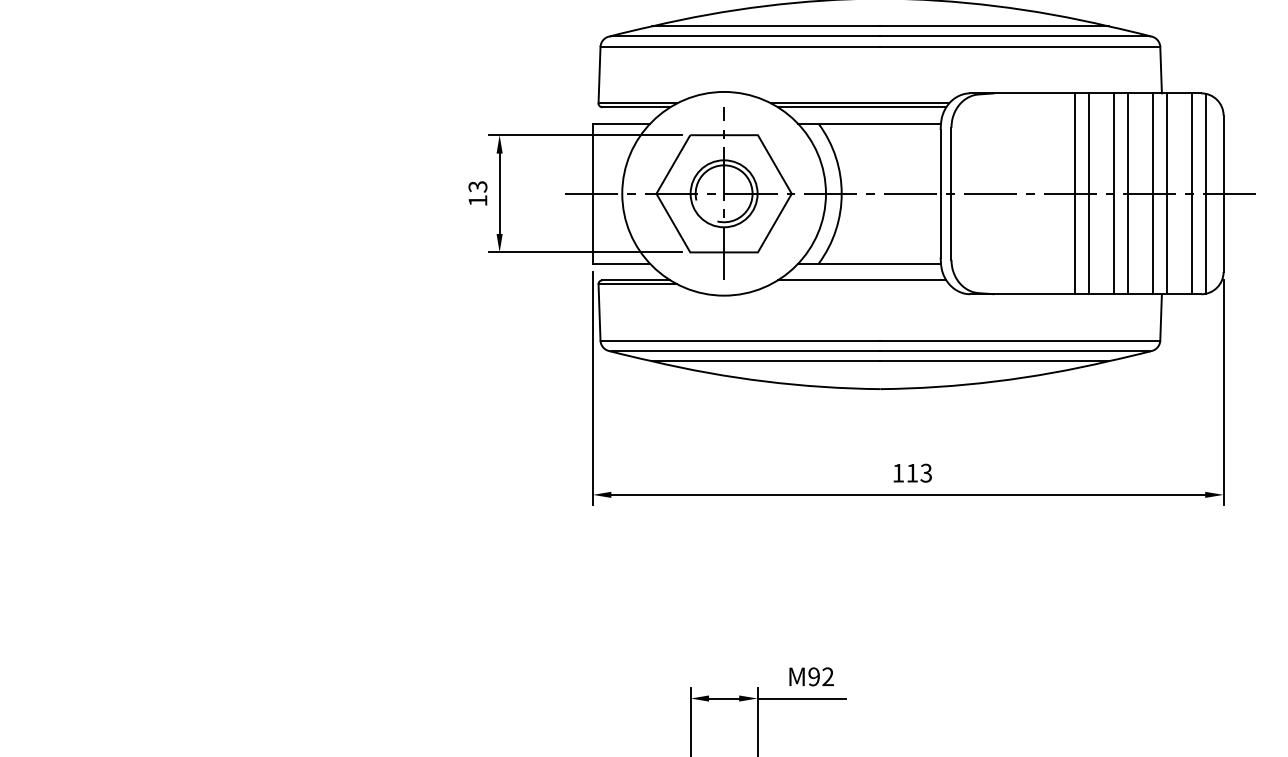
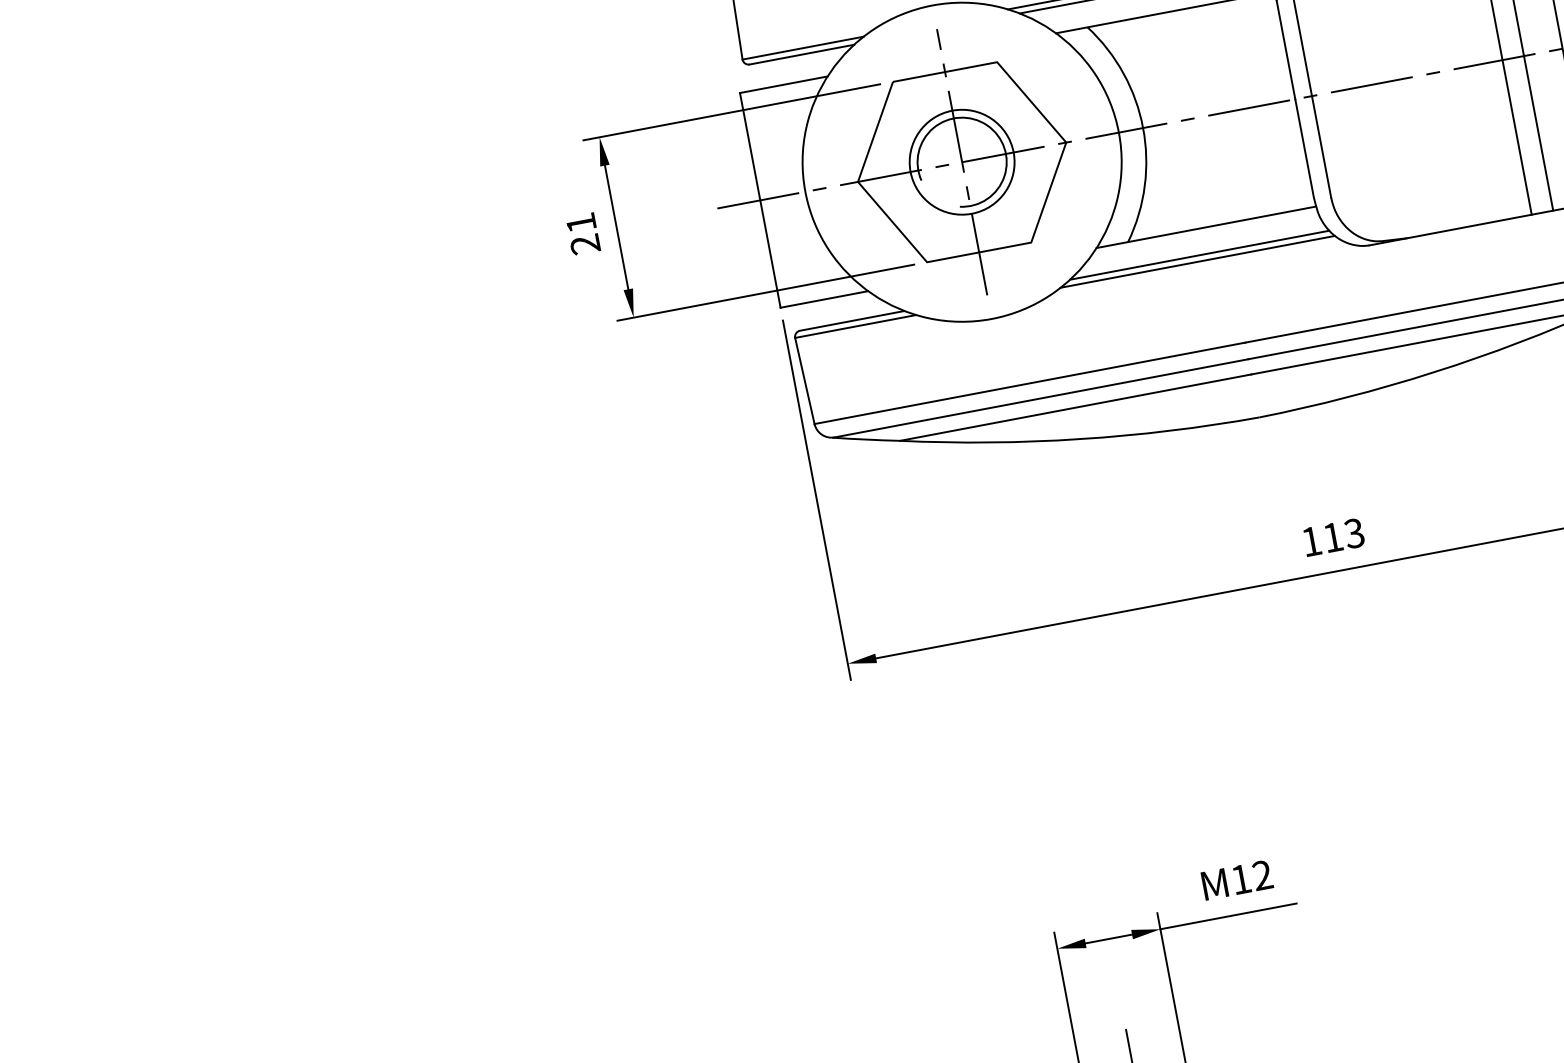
text: (477, 193) -> (582, 233), 13 -> 21
line: (859, 284) -> (1196, 262), added
text: (813, 676) -> (1240, 879), M92 -> M12

